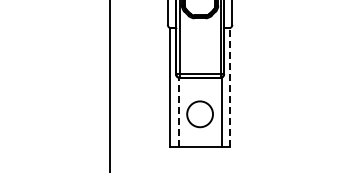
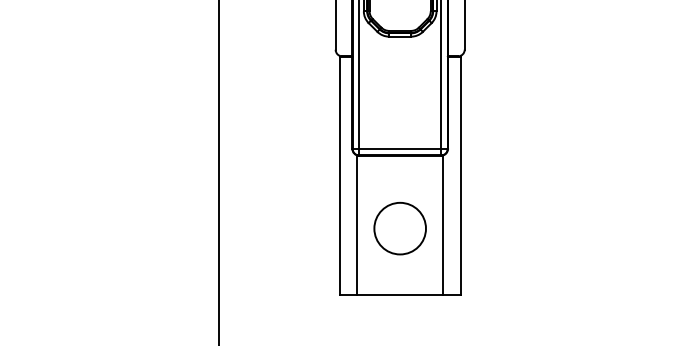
line: (230, 87) -> (460, 174), dashed -> solid
line: (178, 112) -> (356, 224), dashed -> solid

